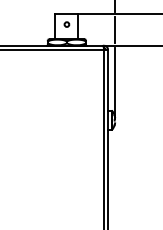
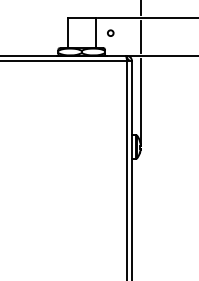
circle: (66, 24) -> (110, 32), moved

